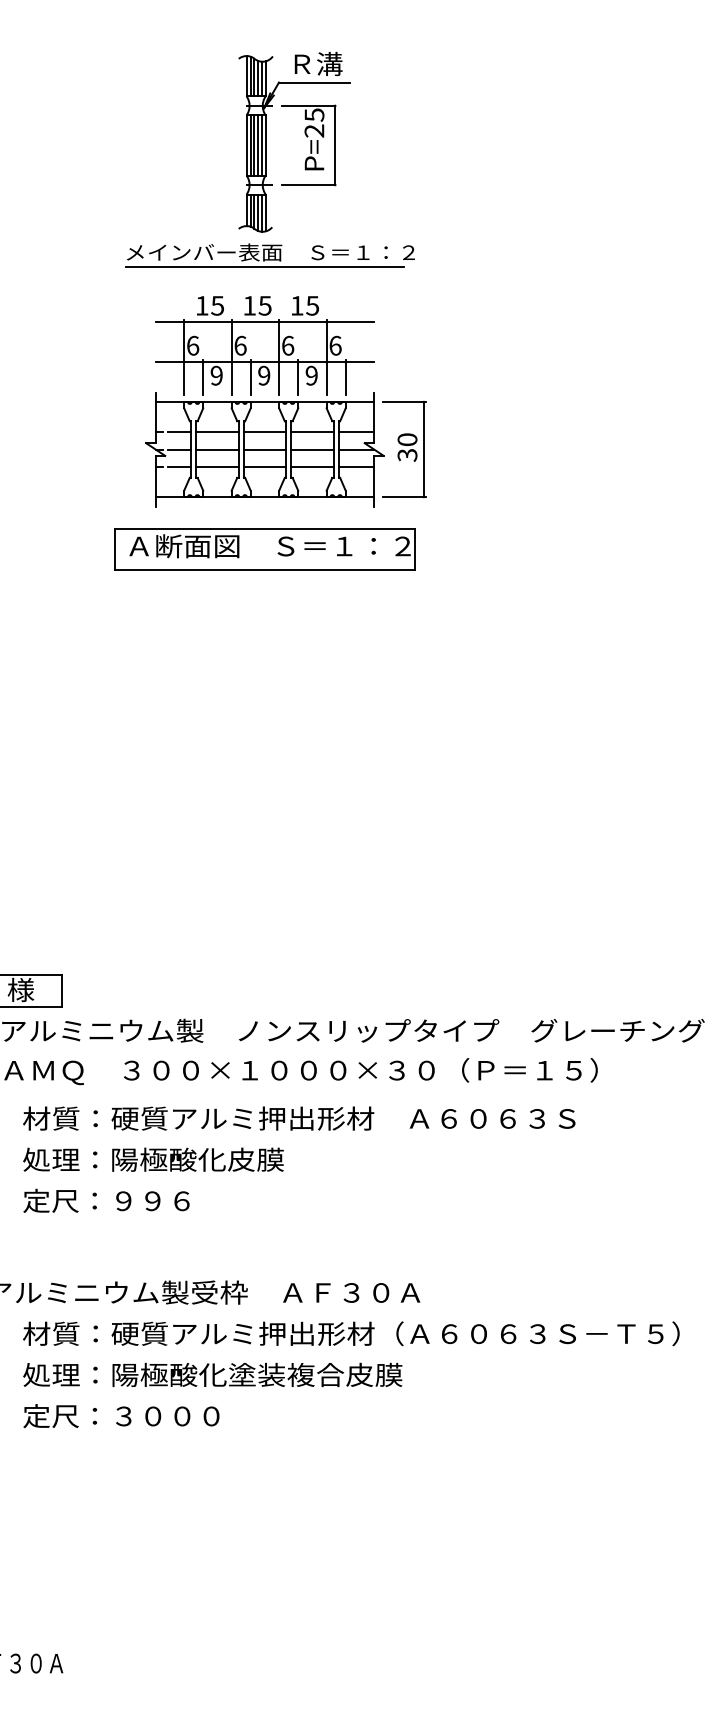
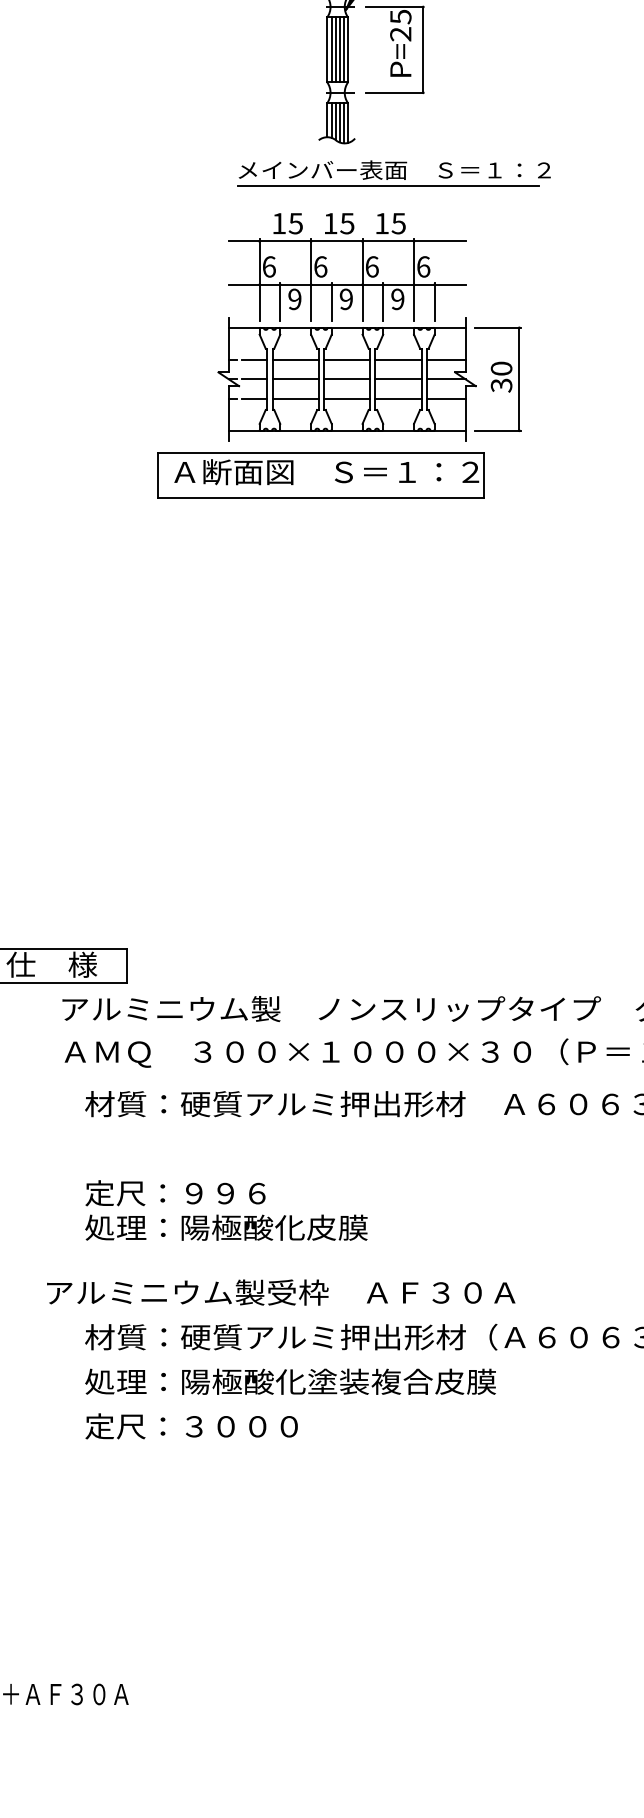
part: (269, 255) -> (393, 173), moved
part: (264, 549) -> (320, 475), moved
text: (153, 1159) -> (226, 1227), moved

